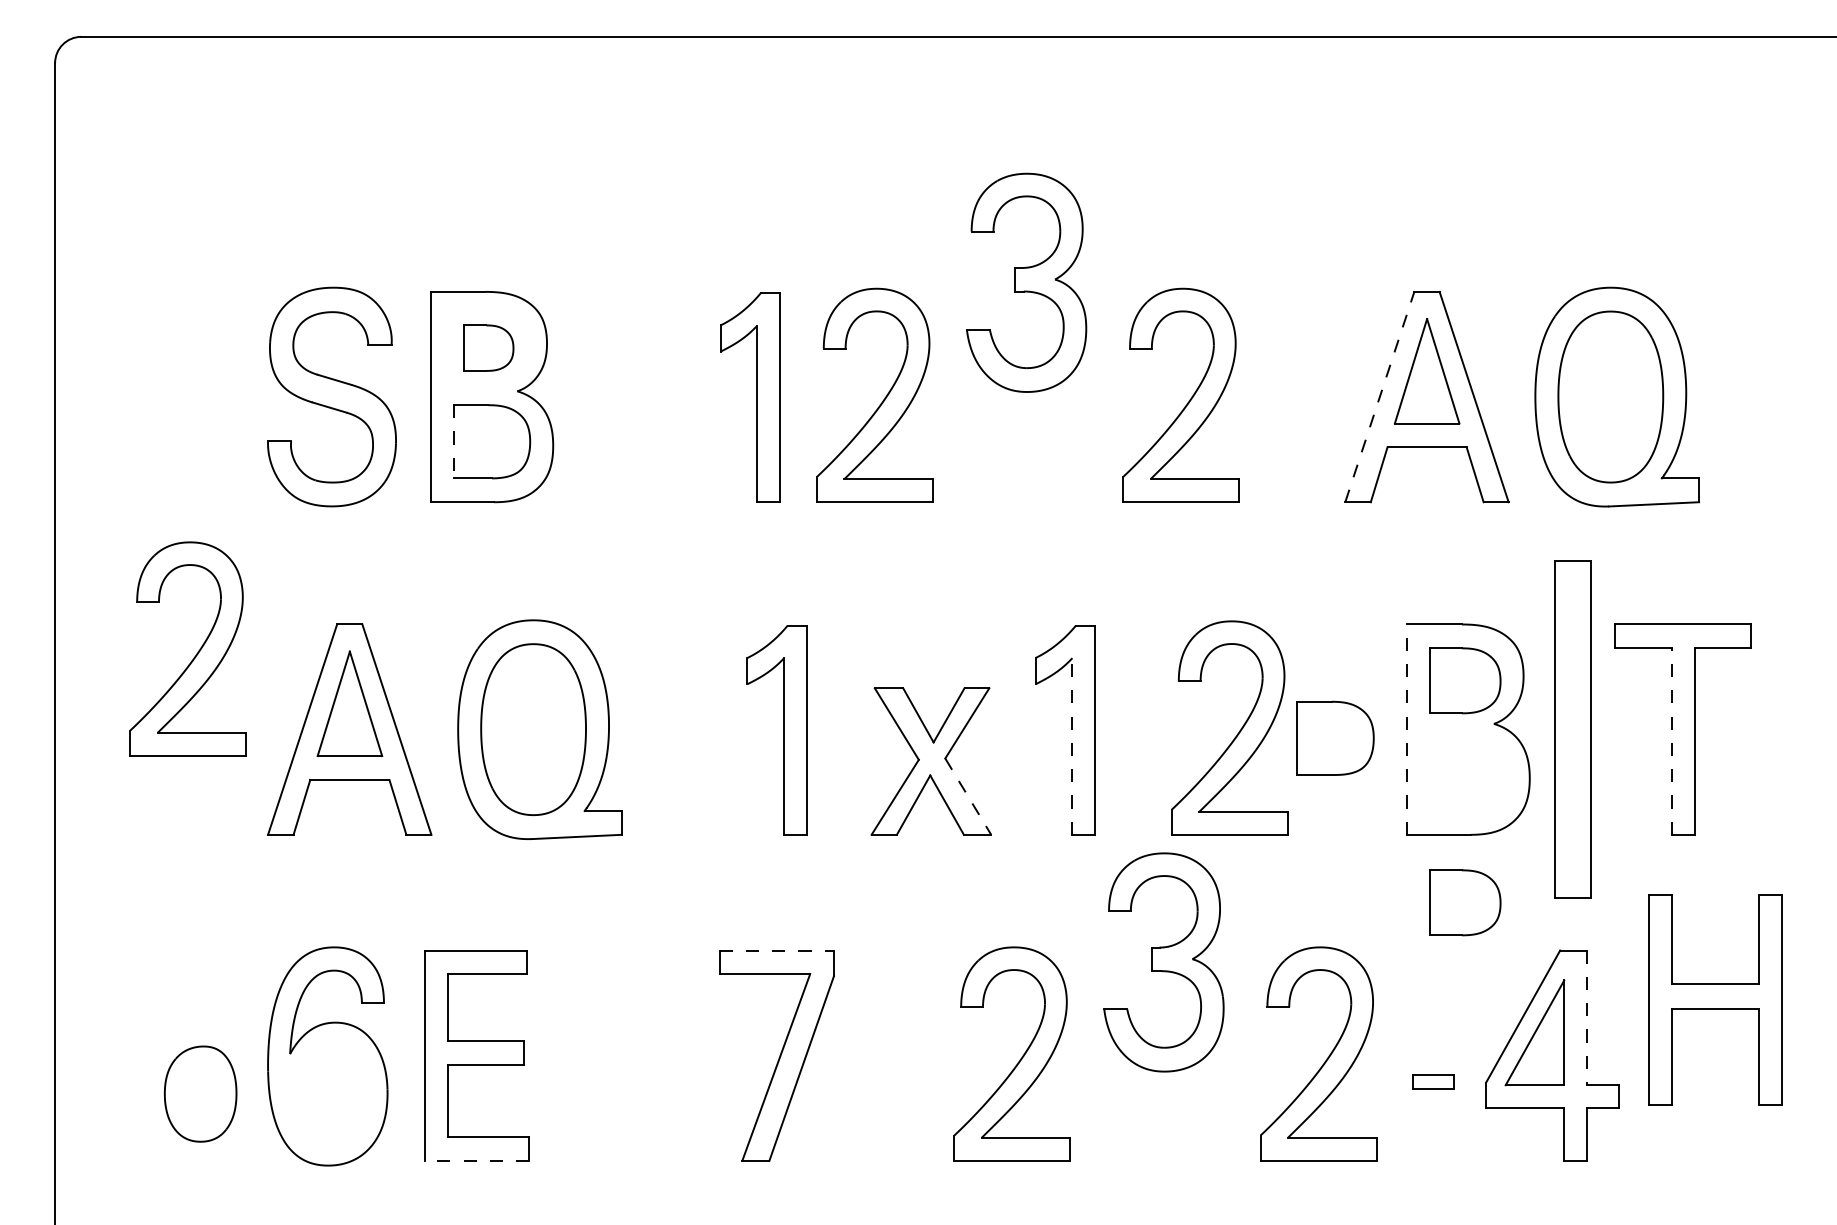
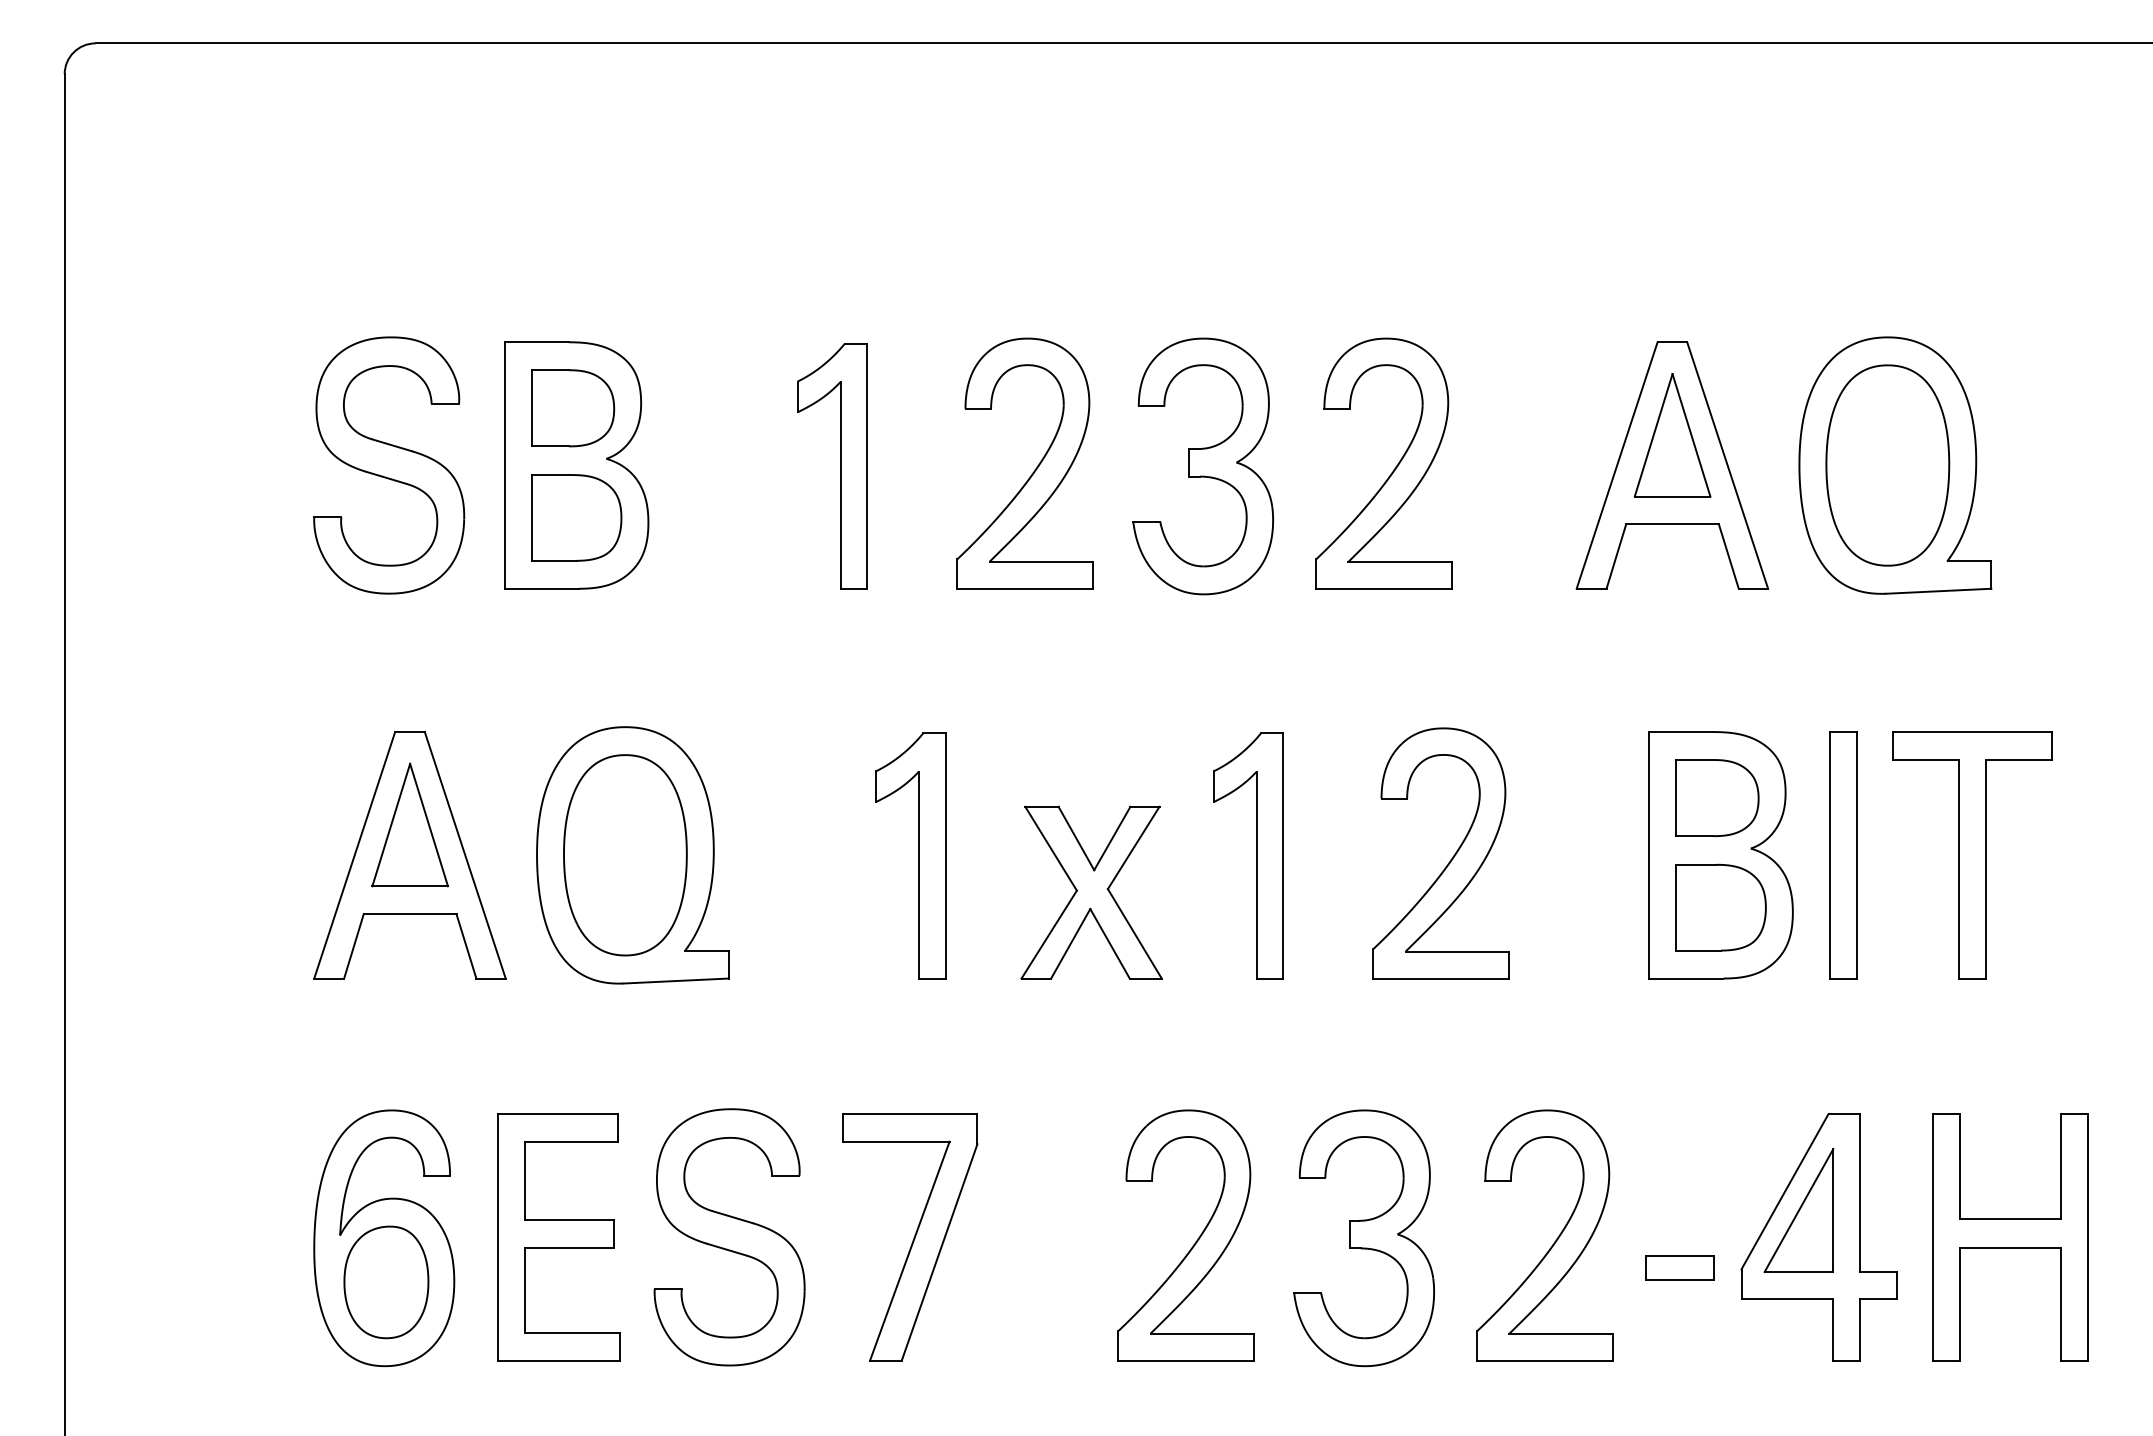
part: (1026, 282) -> (1203, 466), moved
part: (488, 347) -> (572, 407), size x1.43
part: (750, 397) -> (832, 466), moved
line: (1379, 397) -> (1616, 466), dashed -> solid
line: (453, 441) -> (531, 517), dashed -> solid
part: (195, 654) -> (229, 767), removed
line: (1407, 729) -> (1649, 855), dashed -> solid
part: (1573, 729) -> (1844, 855), size x0.62
part: (1335, 737) -> (1721, 906), moved
line: (1671, 741) -> (1958, 869), dashed -> solid
line: (1072, 746) -> (1256, 875), dashed -> solid
line: (968, 796) -> (1135, 933), dashed -> solid
part: (1465, 902) -> (1717, 1057), removed
line: (777, 950) -> (911, 1114), dashed -> solid
part: (1163, 962) -> (1363, 1238), moved
part: (1715, 999) -> (2010, 1237), moved
line: (1586, 1018) -> (1859, 1193), dashed -> solid
part: (622, 1055) -> (729, 1237), added
part: (1433, 1081) -> (1680, 1267), size x1.43
part: (200, 1093) -> (386, 1281), moved
line: (476, 1160) -> (558, 1360), dashed -> solid

